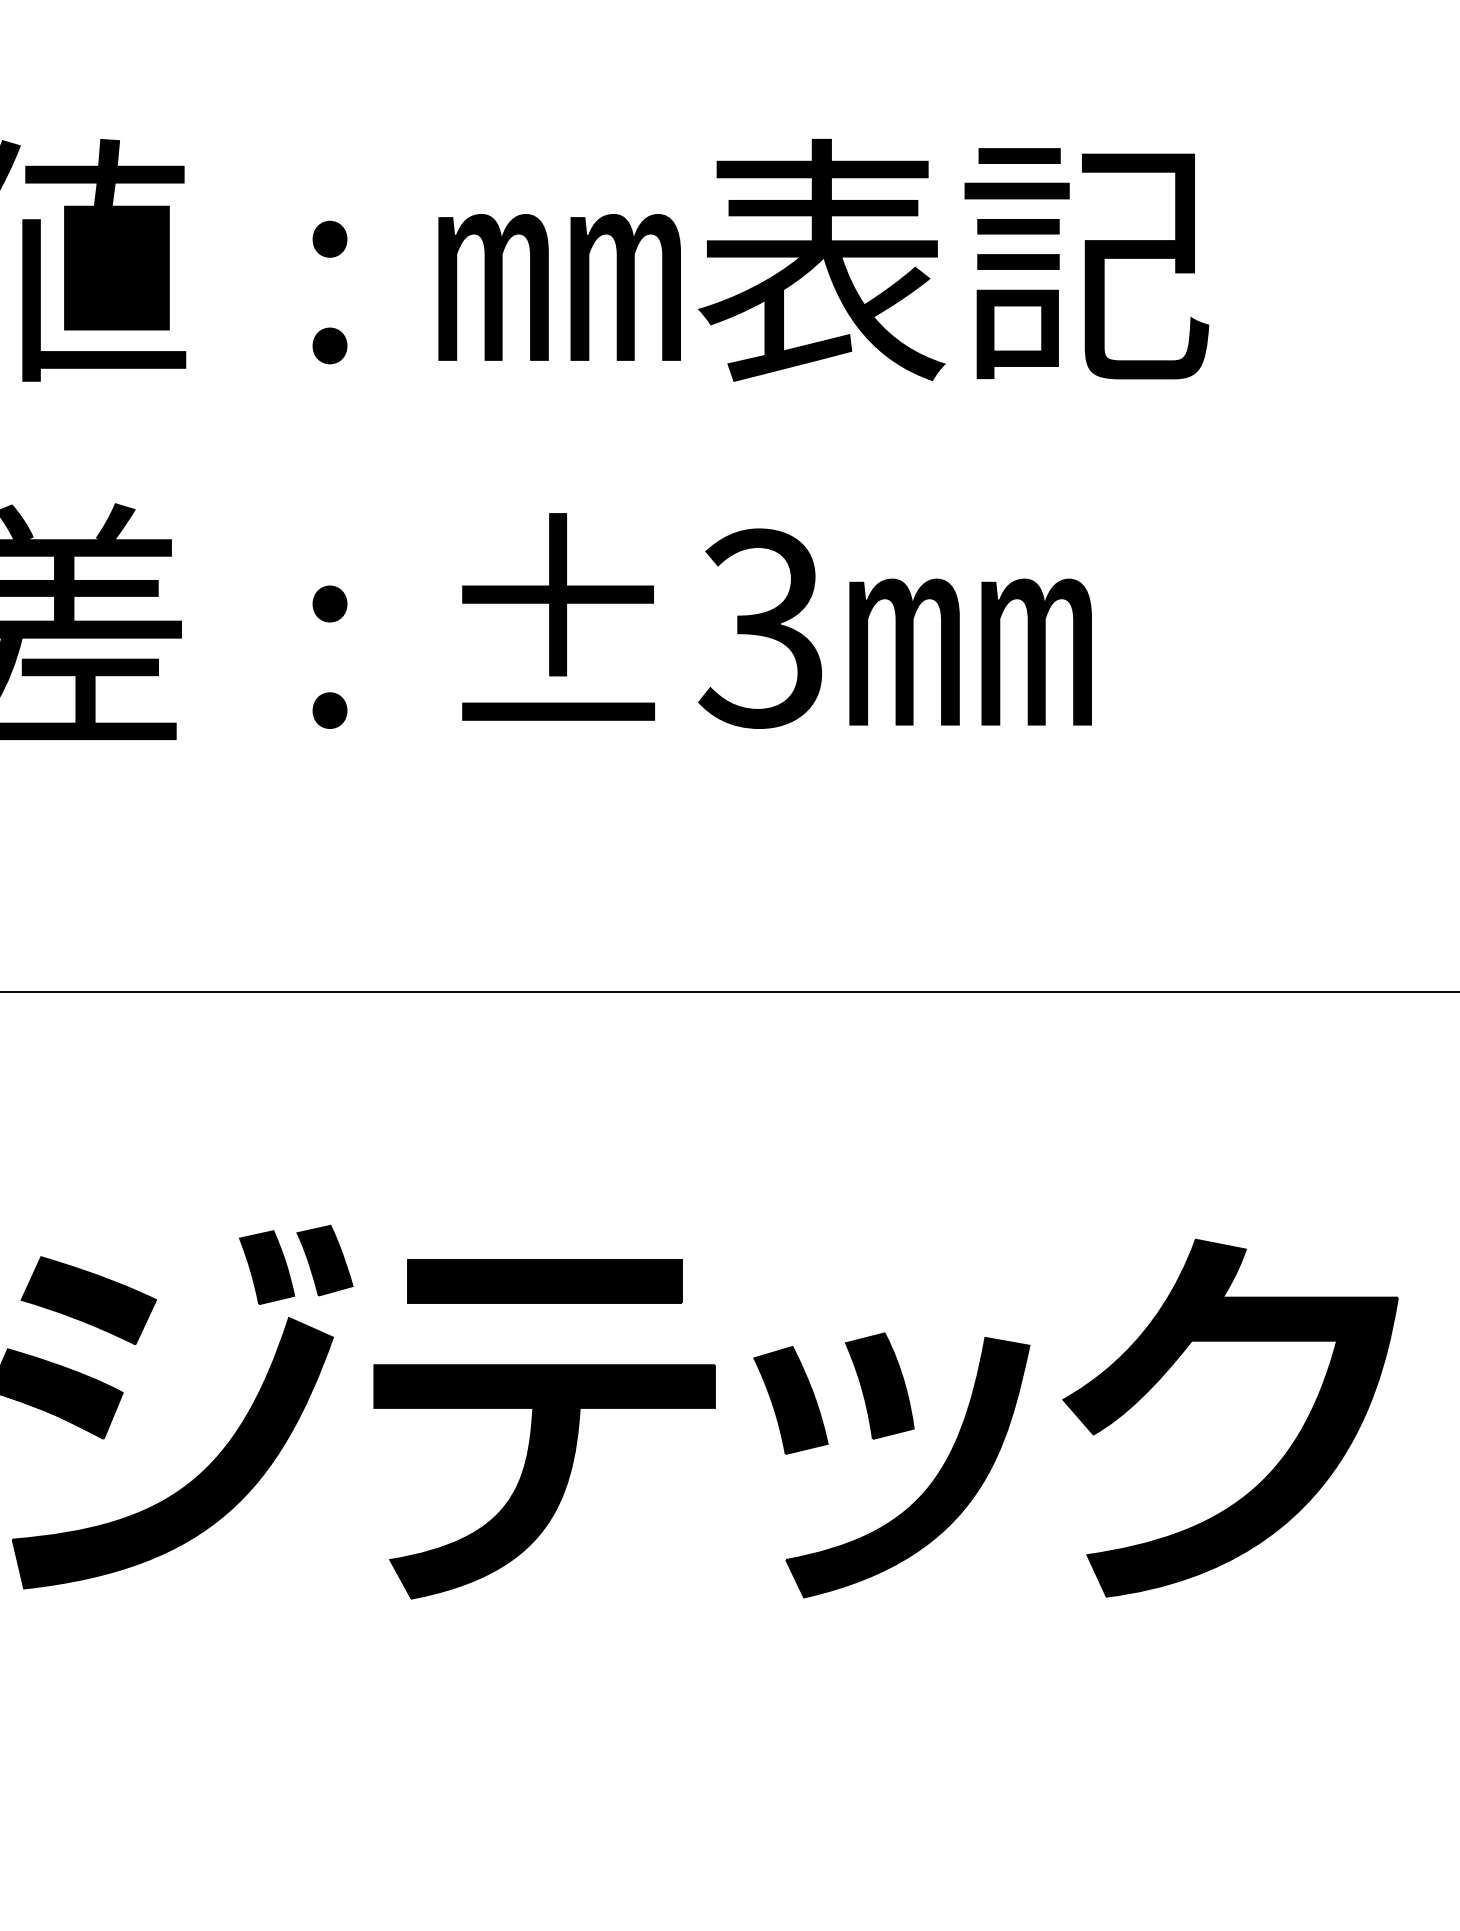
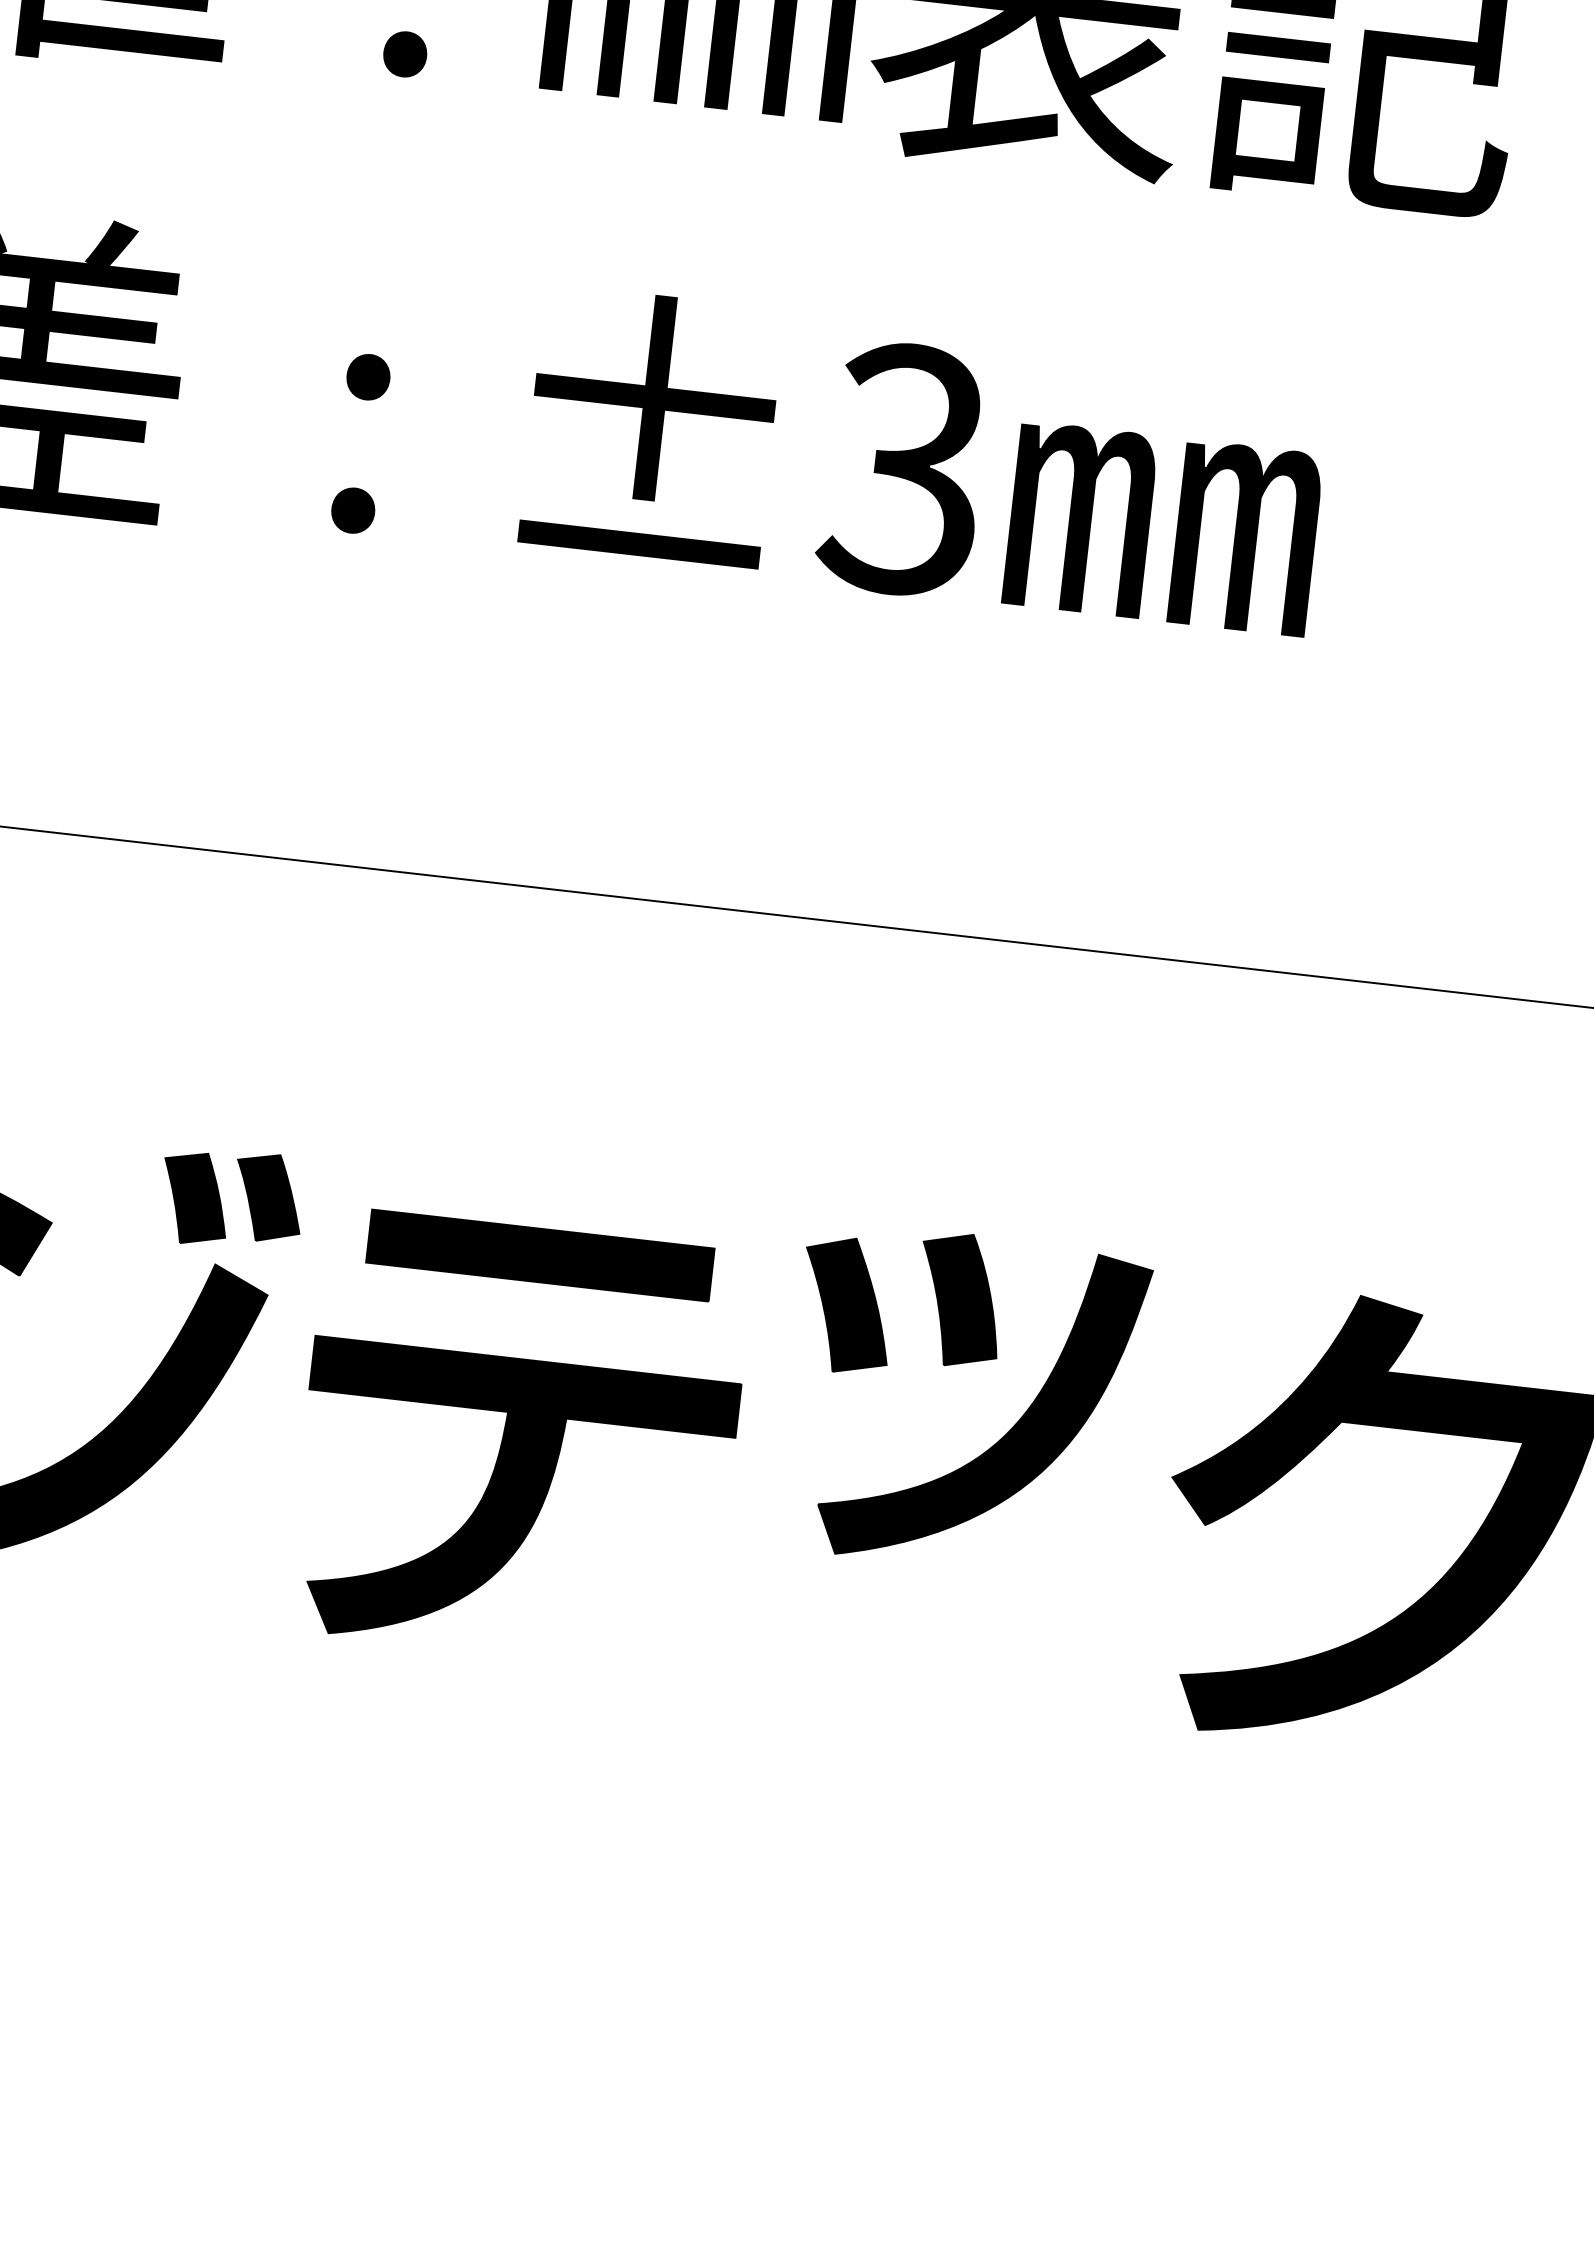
part: (883, 1437) -> (957, 1364), moved

